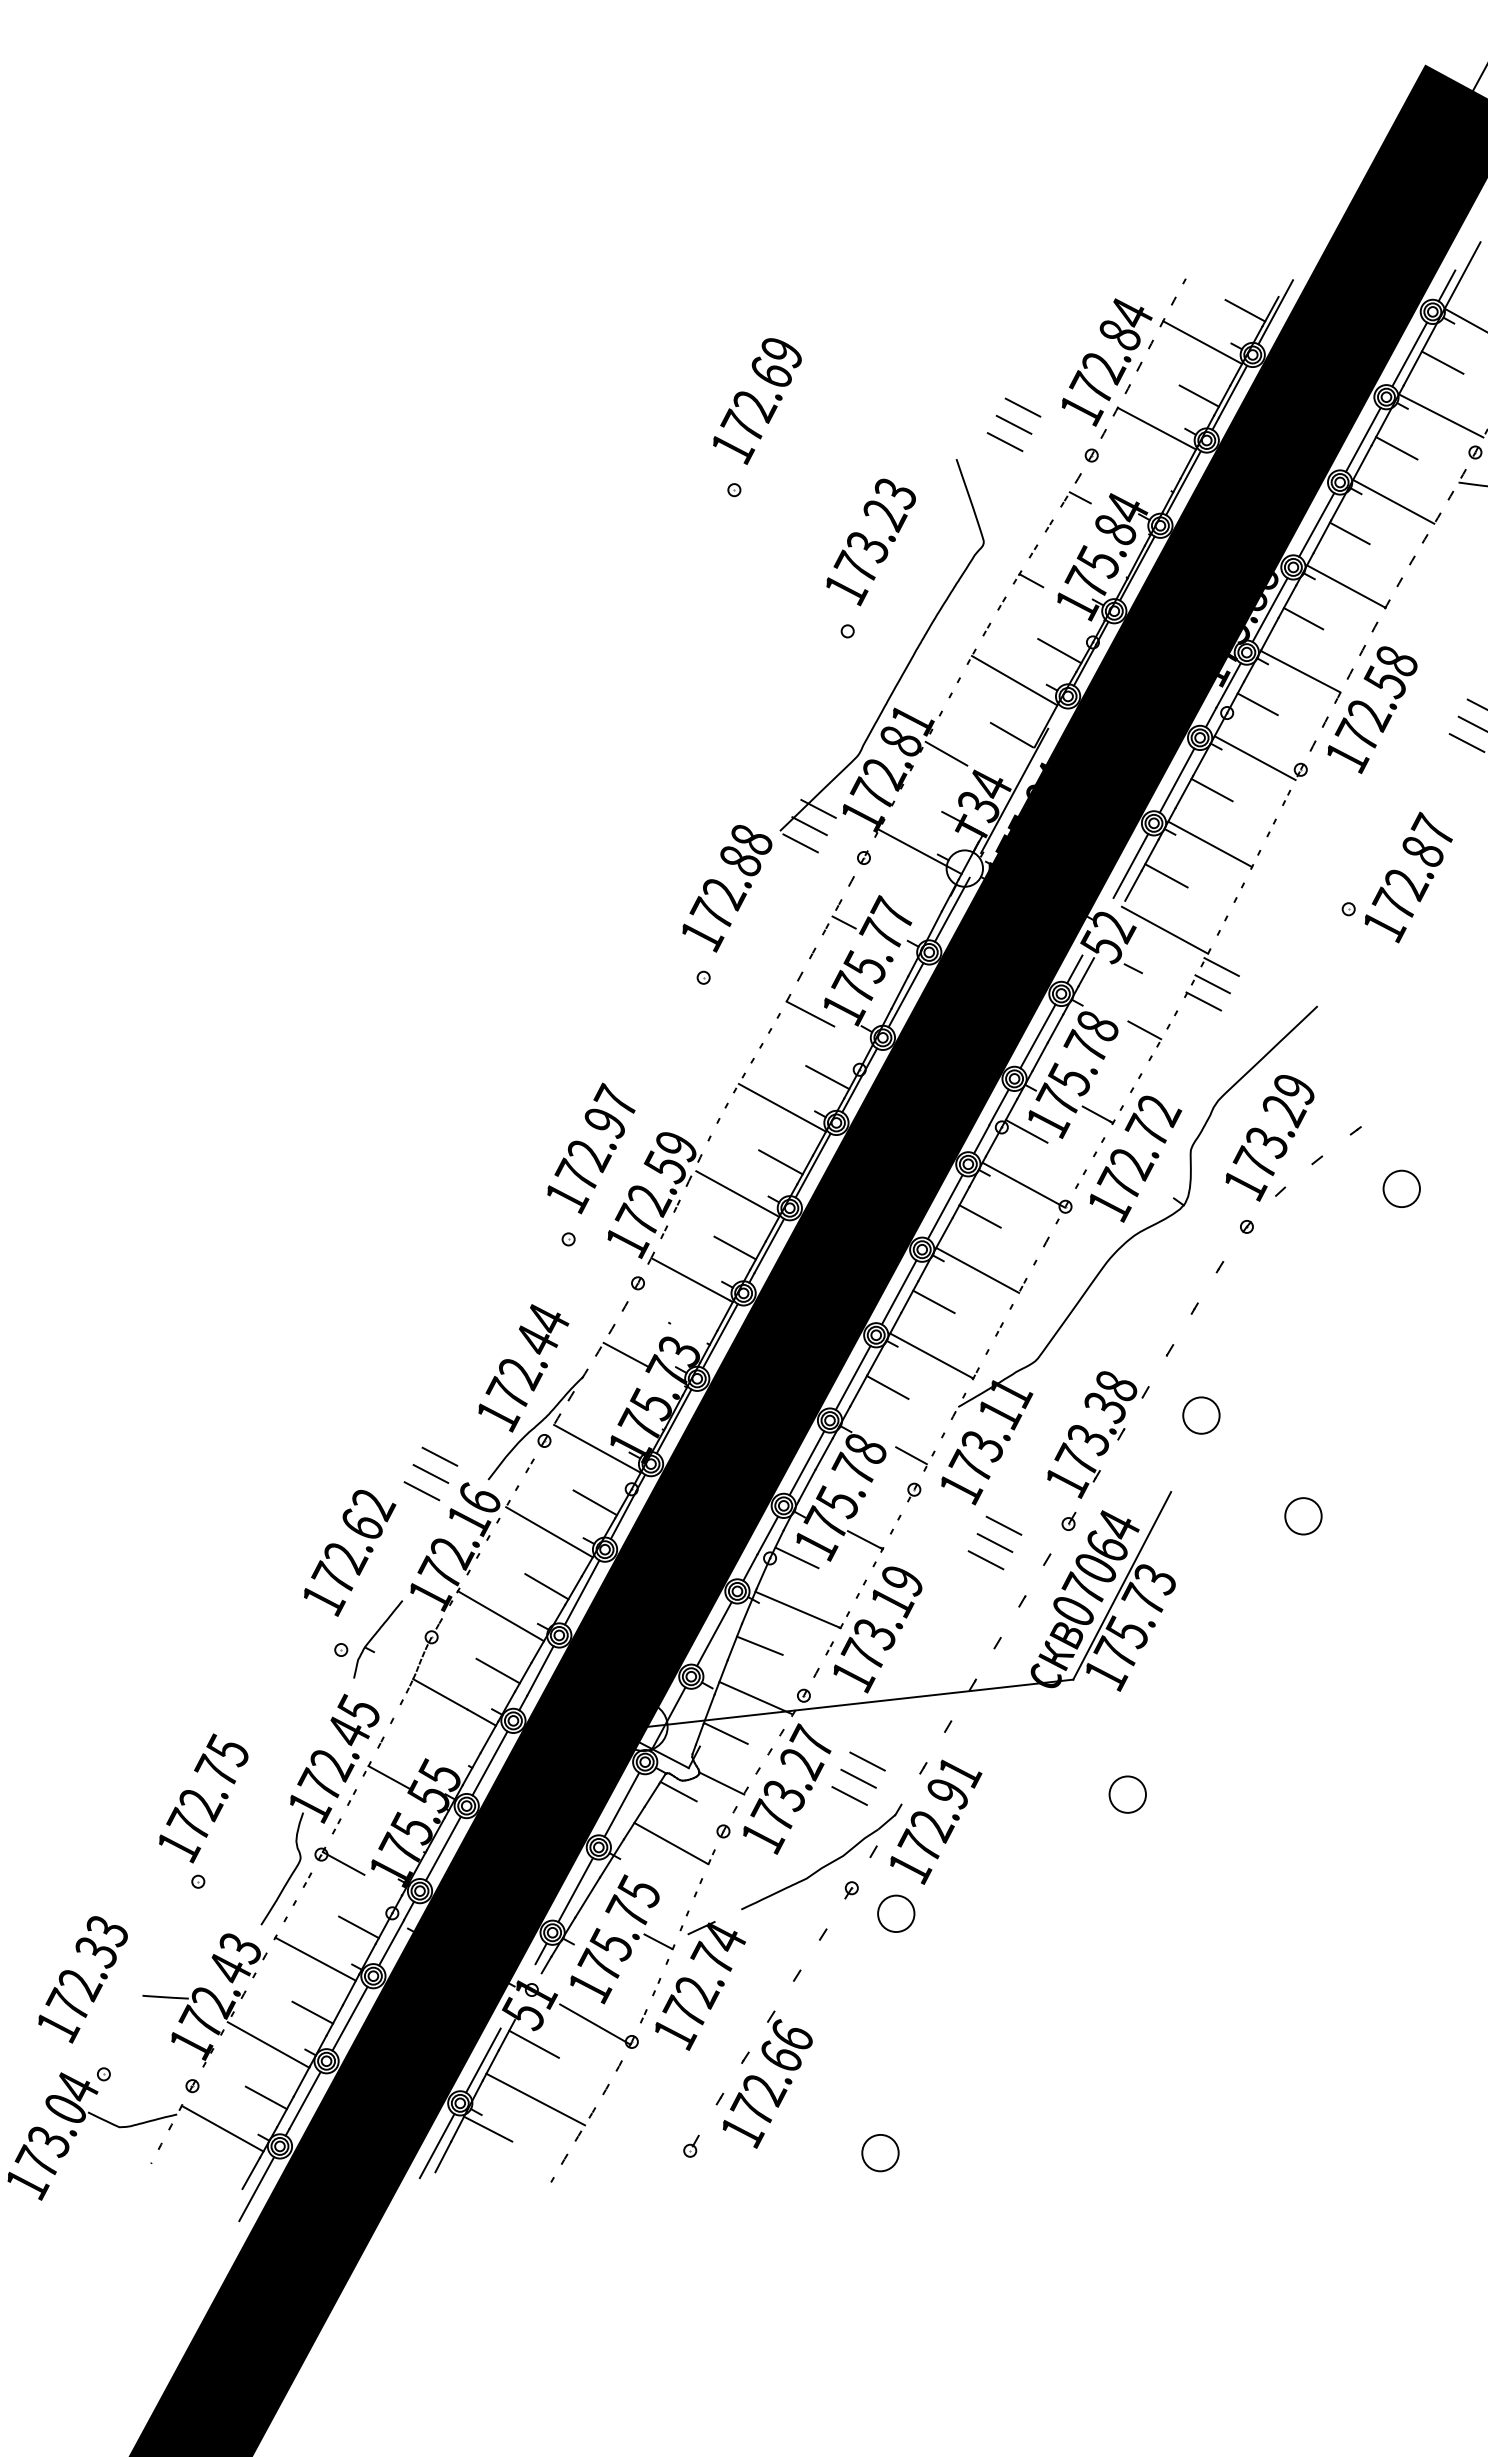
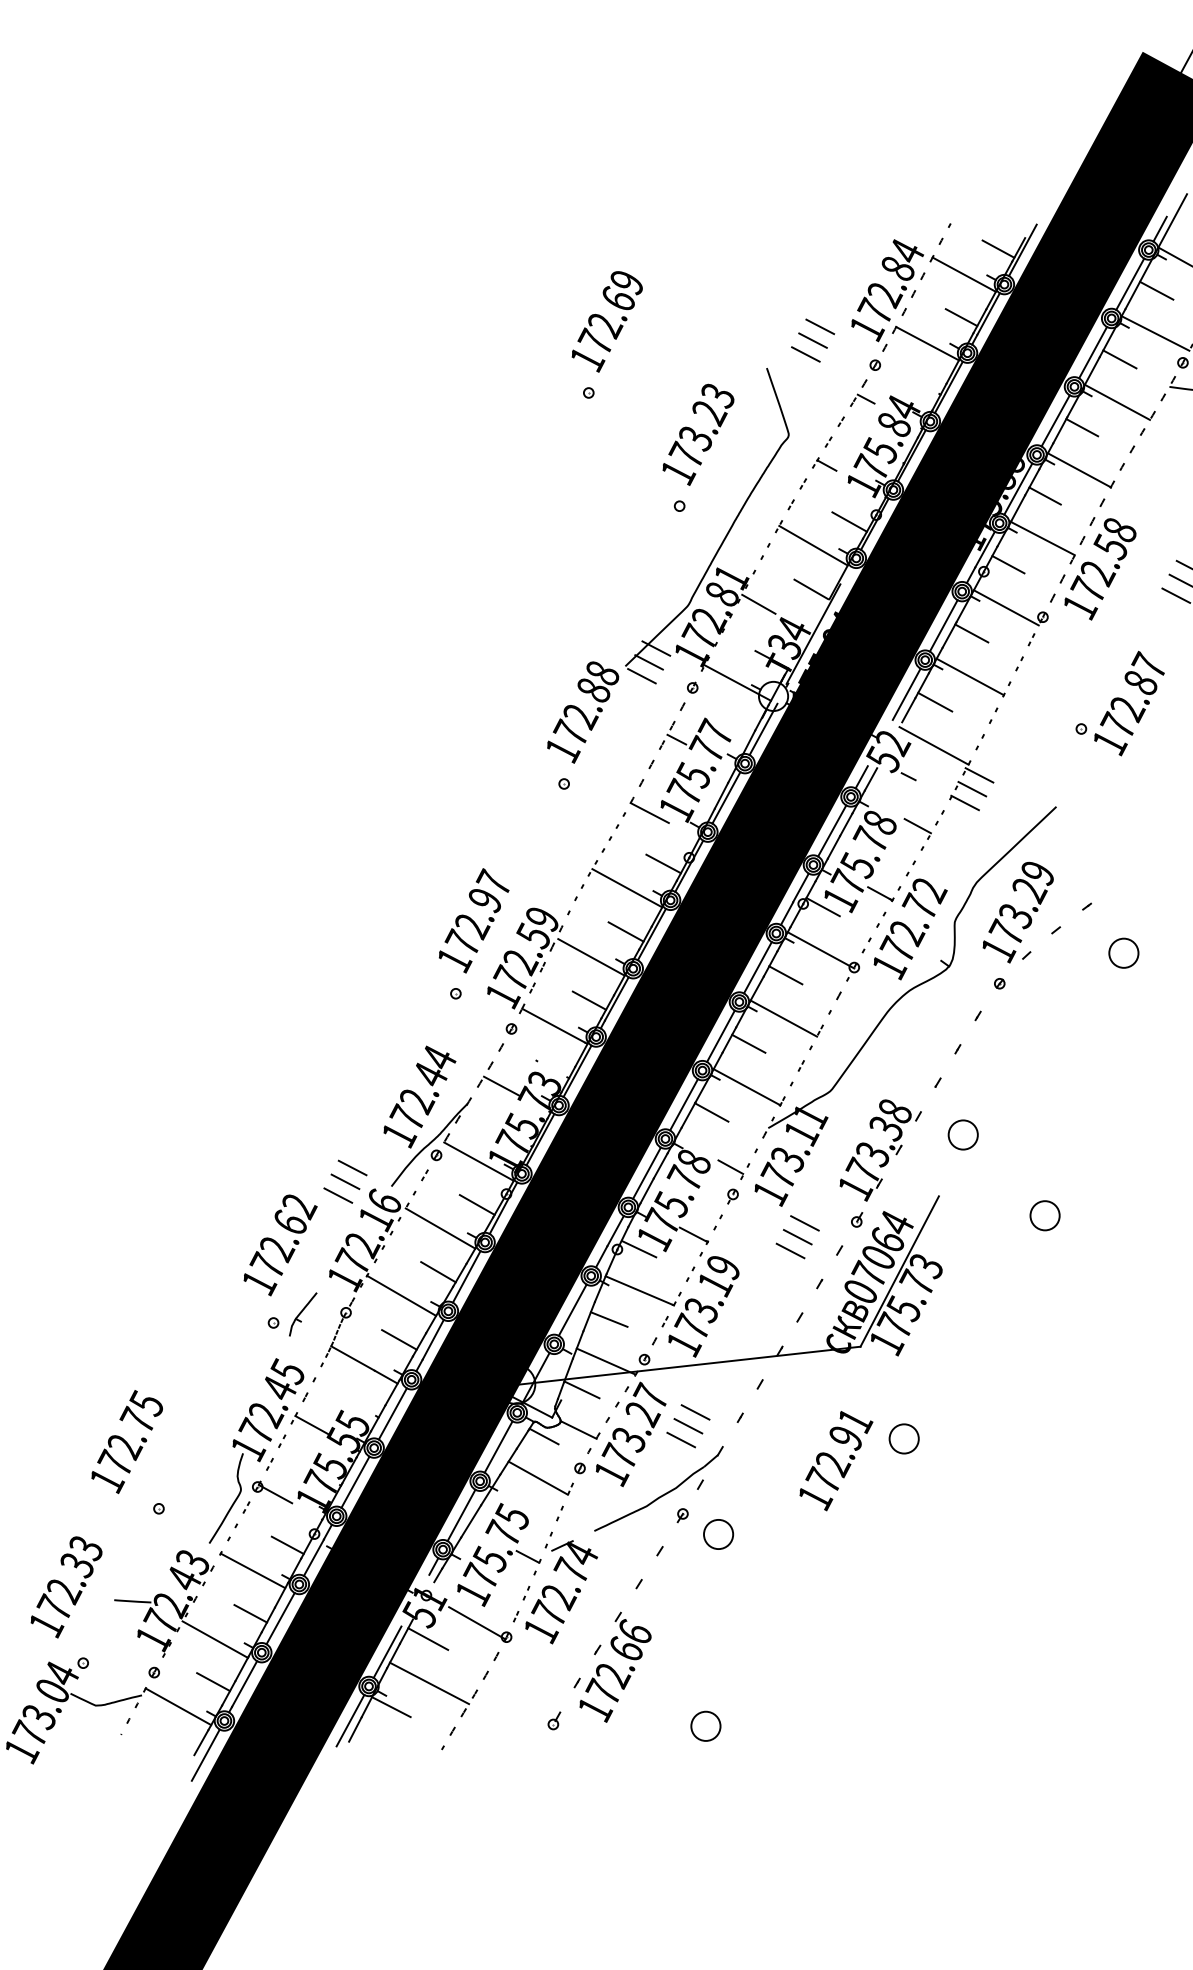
part: (378, 1639) -> (303, 1314), size x0.7
text: (203, 1798) -> (127, 1442), moved
text: (936, 1821) -> (836, 1460), moved

